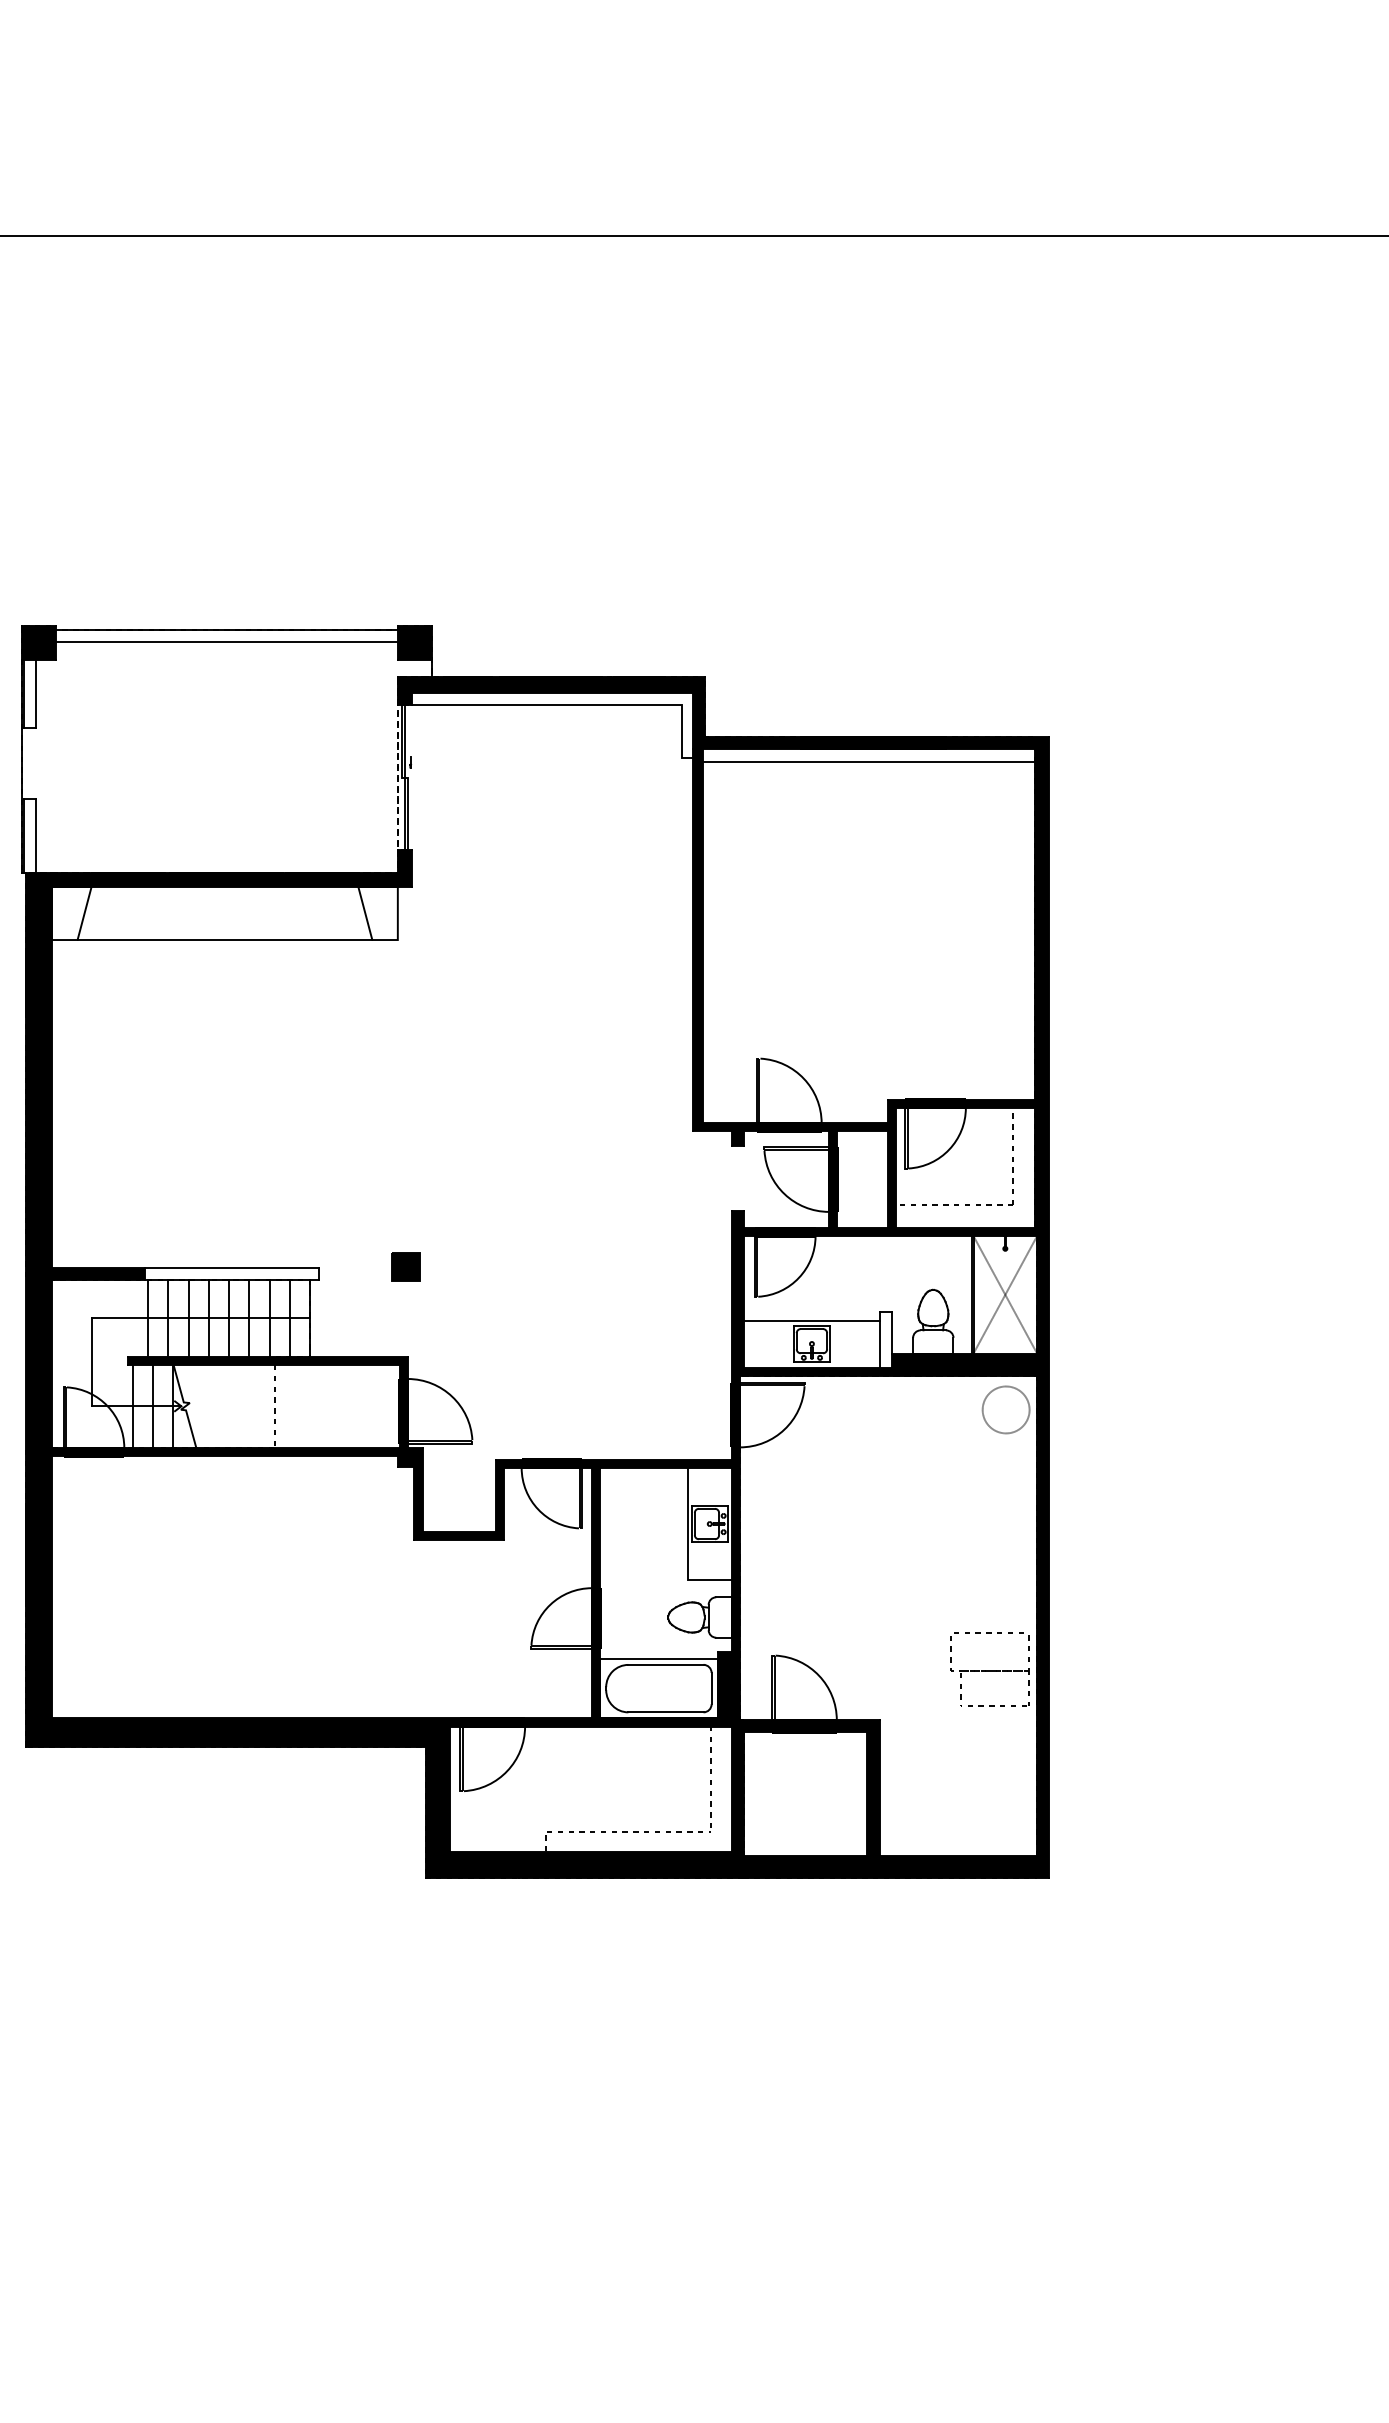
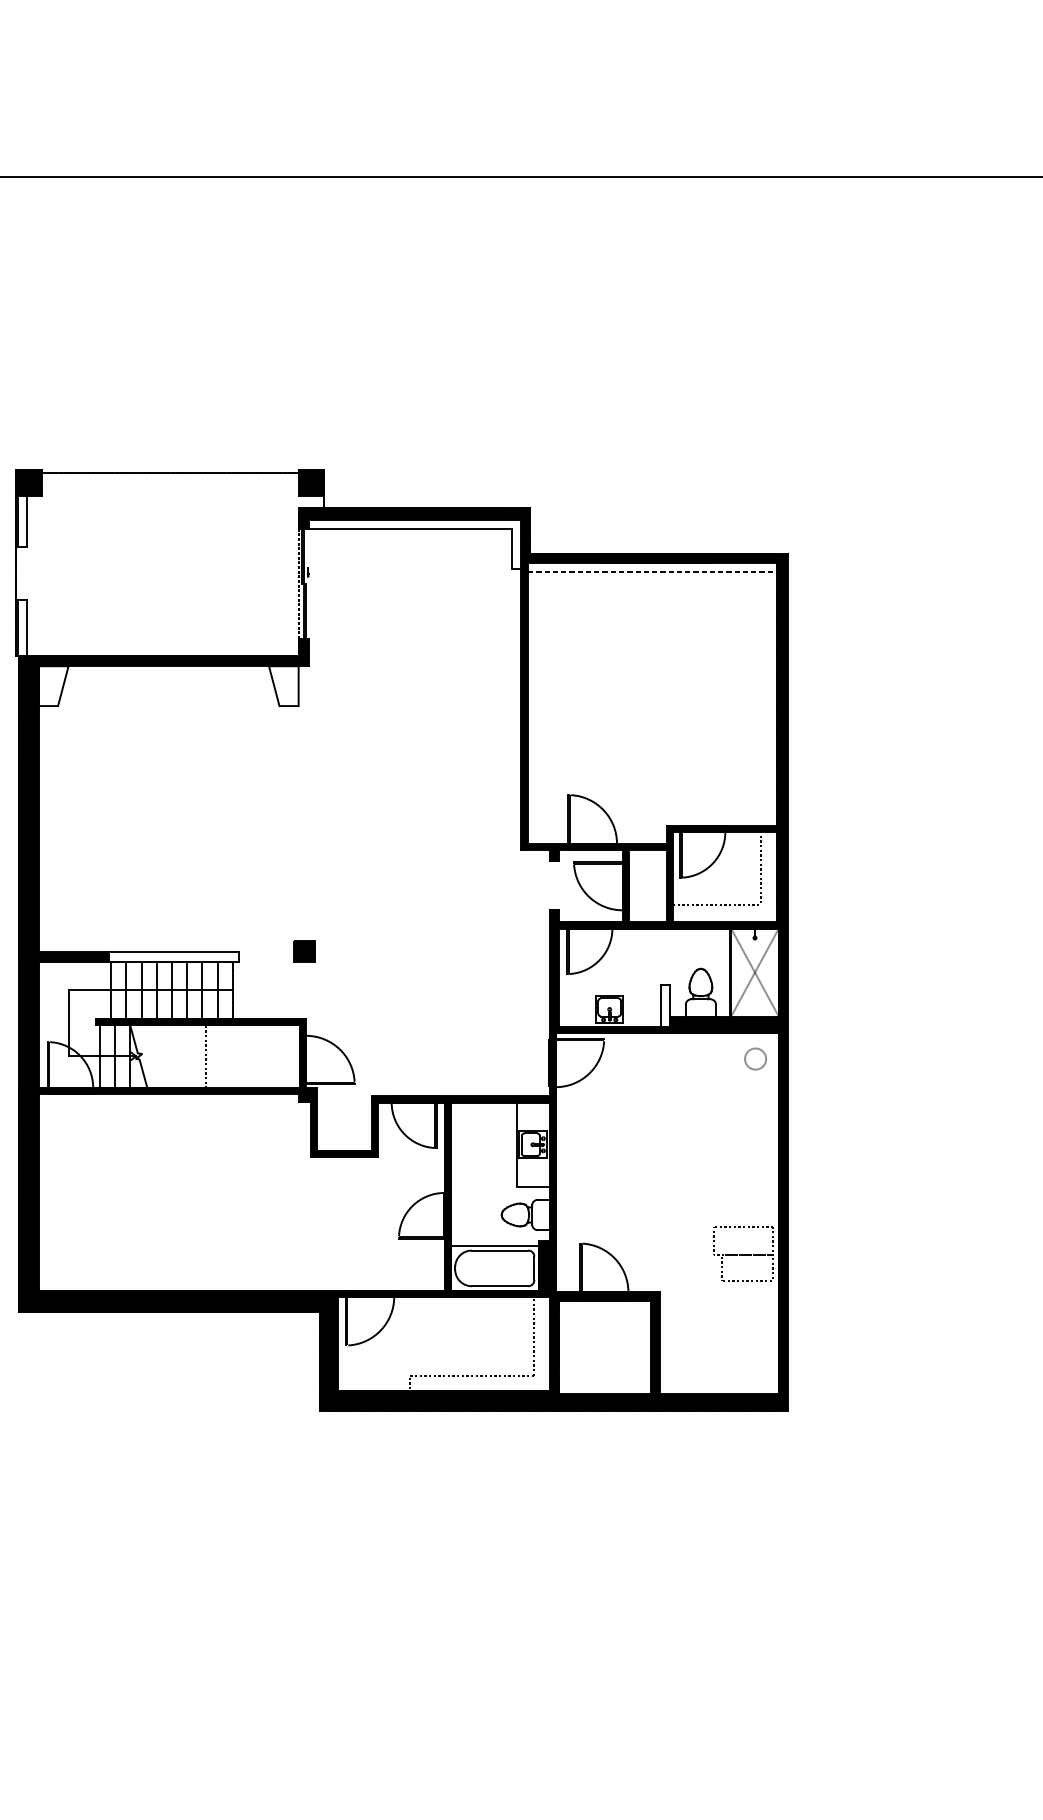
line: (226, 642) -> (169, 482), removed
line: (869, 761) -> (652, 571), solid -> dashed
line: (224, 940) -> (168, 706), removed
line: (811, 1321) -> (609, 992), removed
circle: (1005, 1409) -> (755, 1058), size x0.6

